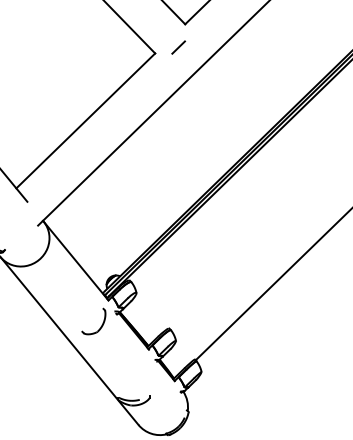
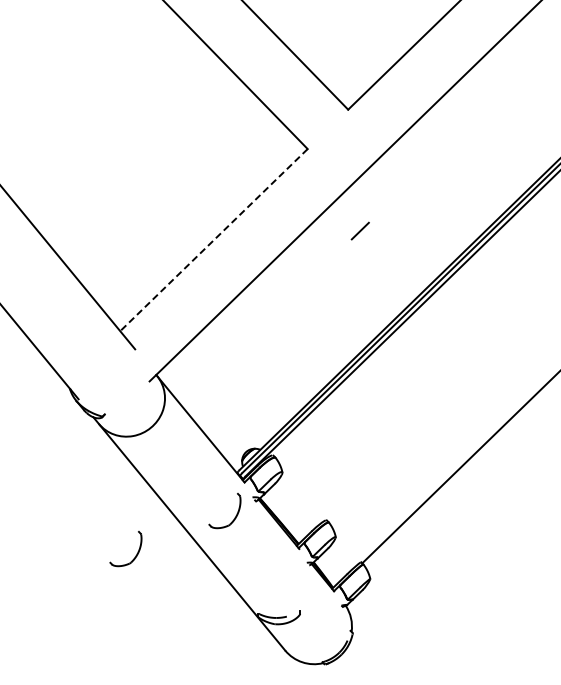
line: (178, 47) -> (359, 230), moved
line: (85, 121) -> (213, 240), solid -> dashed
part: (27, 354) -> (135, 555), added

